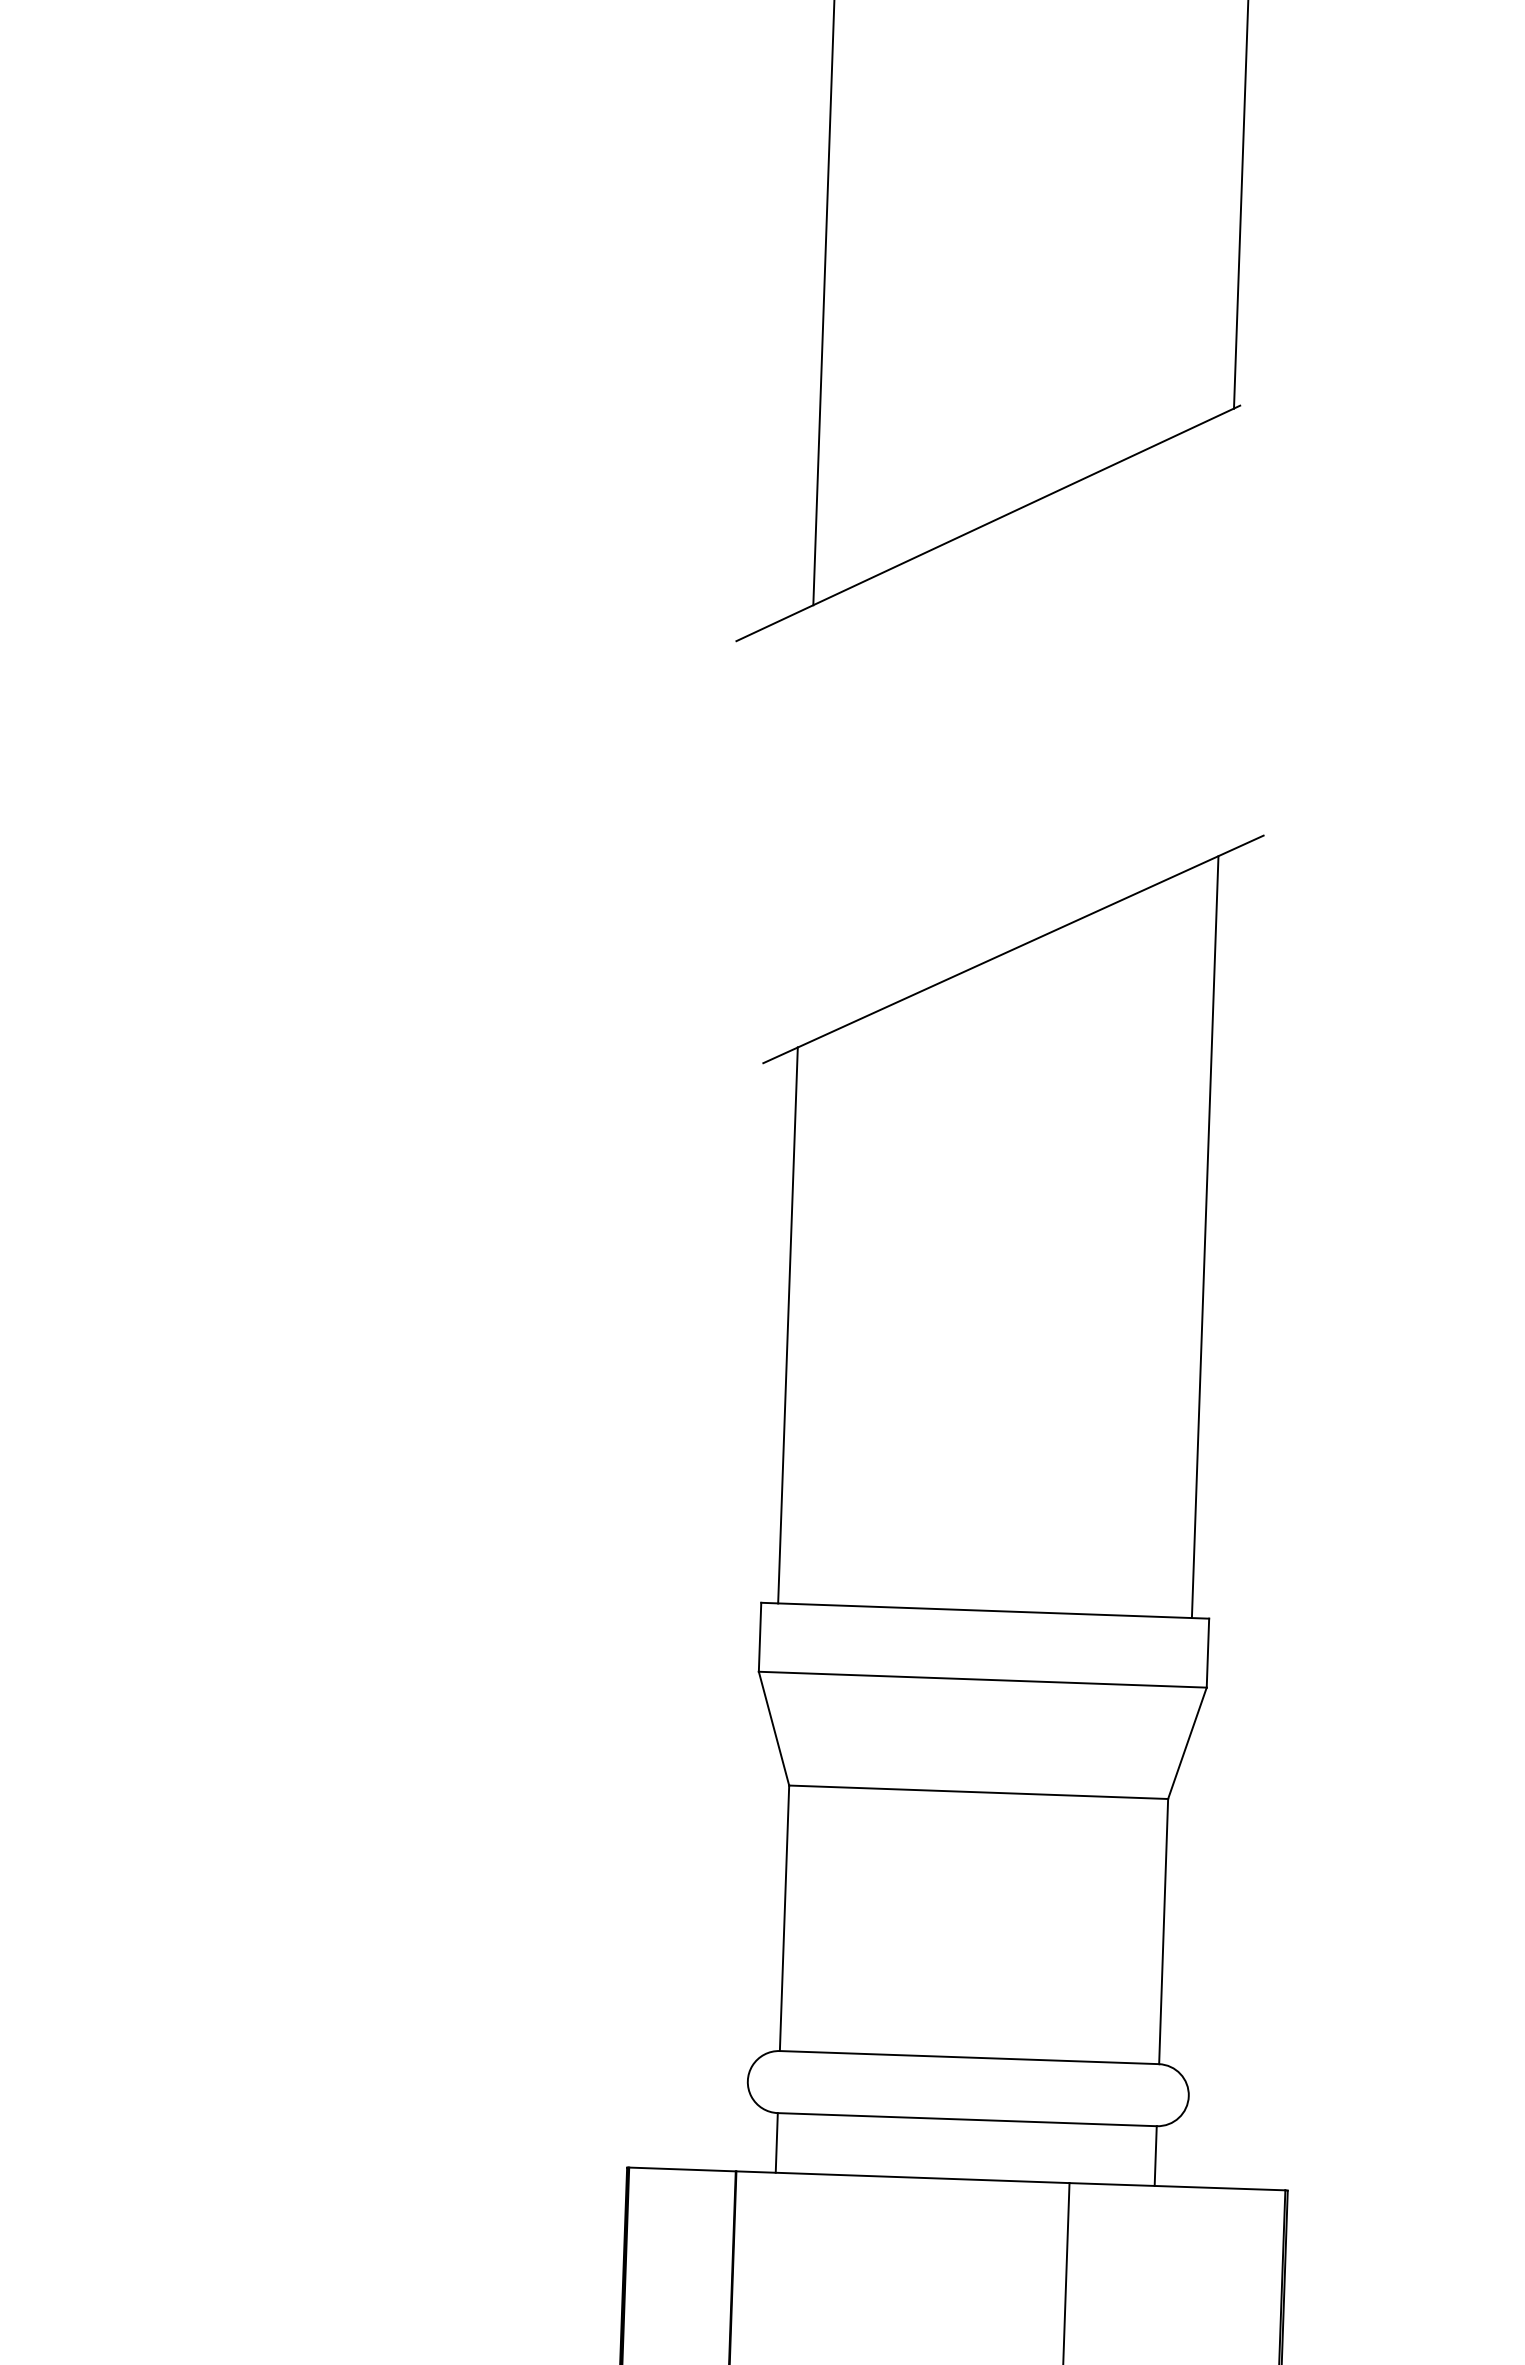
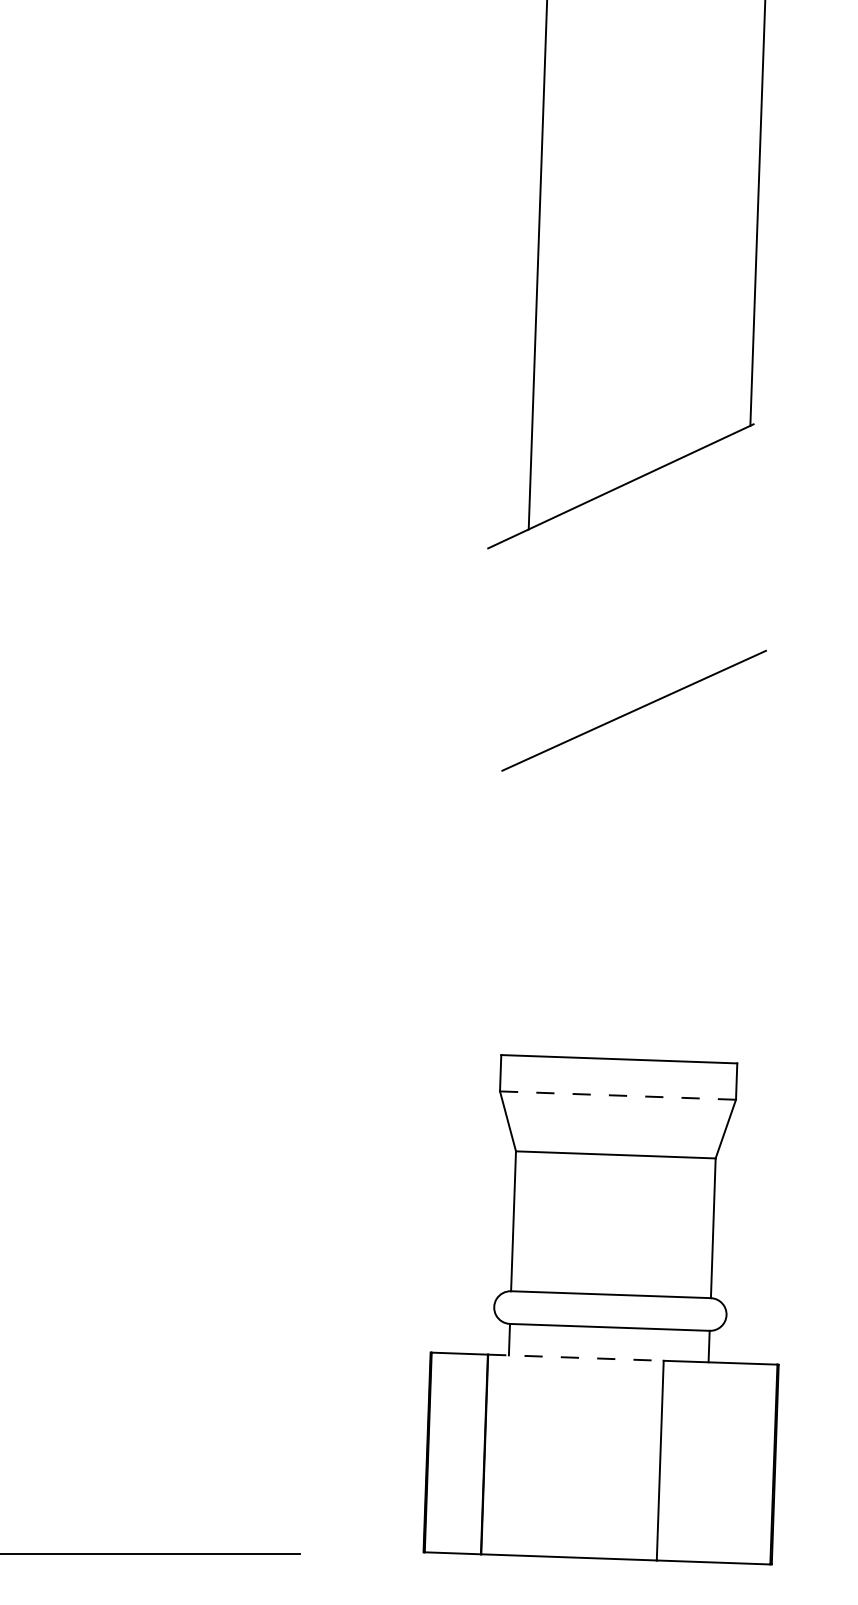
line: (1205, 1237) -> (735, 862), removed
line: (788, 1324) -> (515, 908), removed
line: (981, 1679) -> (617, 1095), solid -> dashed
line: (902, 2176) -> (575, 1357), solid -> dashed

